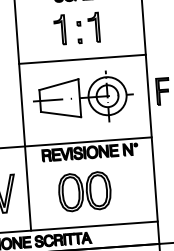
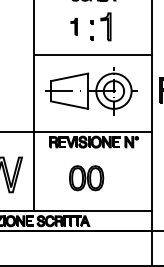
part: (59, 29) -> (73, 26), size x0.6
part: (84, 192) -> (86, 178), size x0.7

